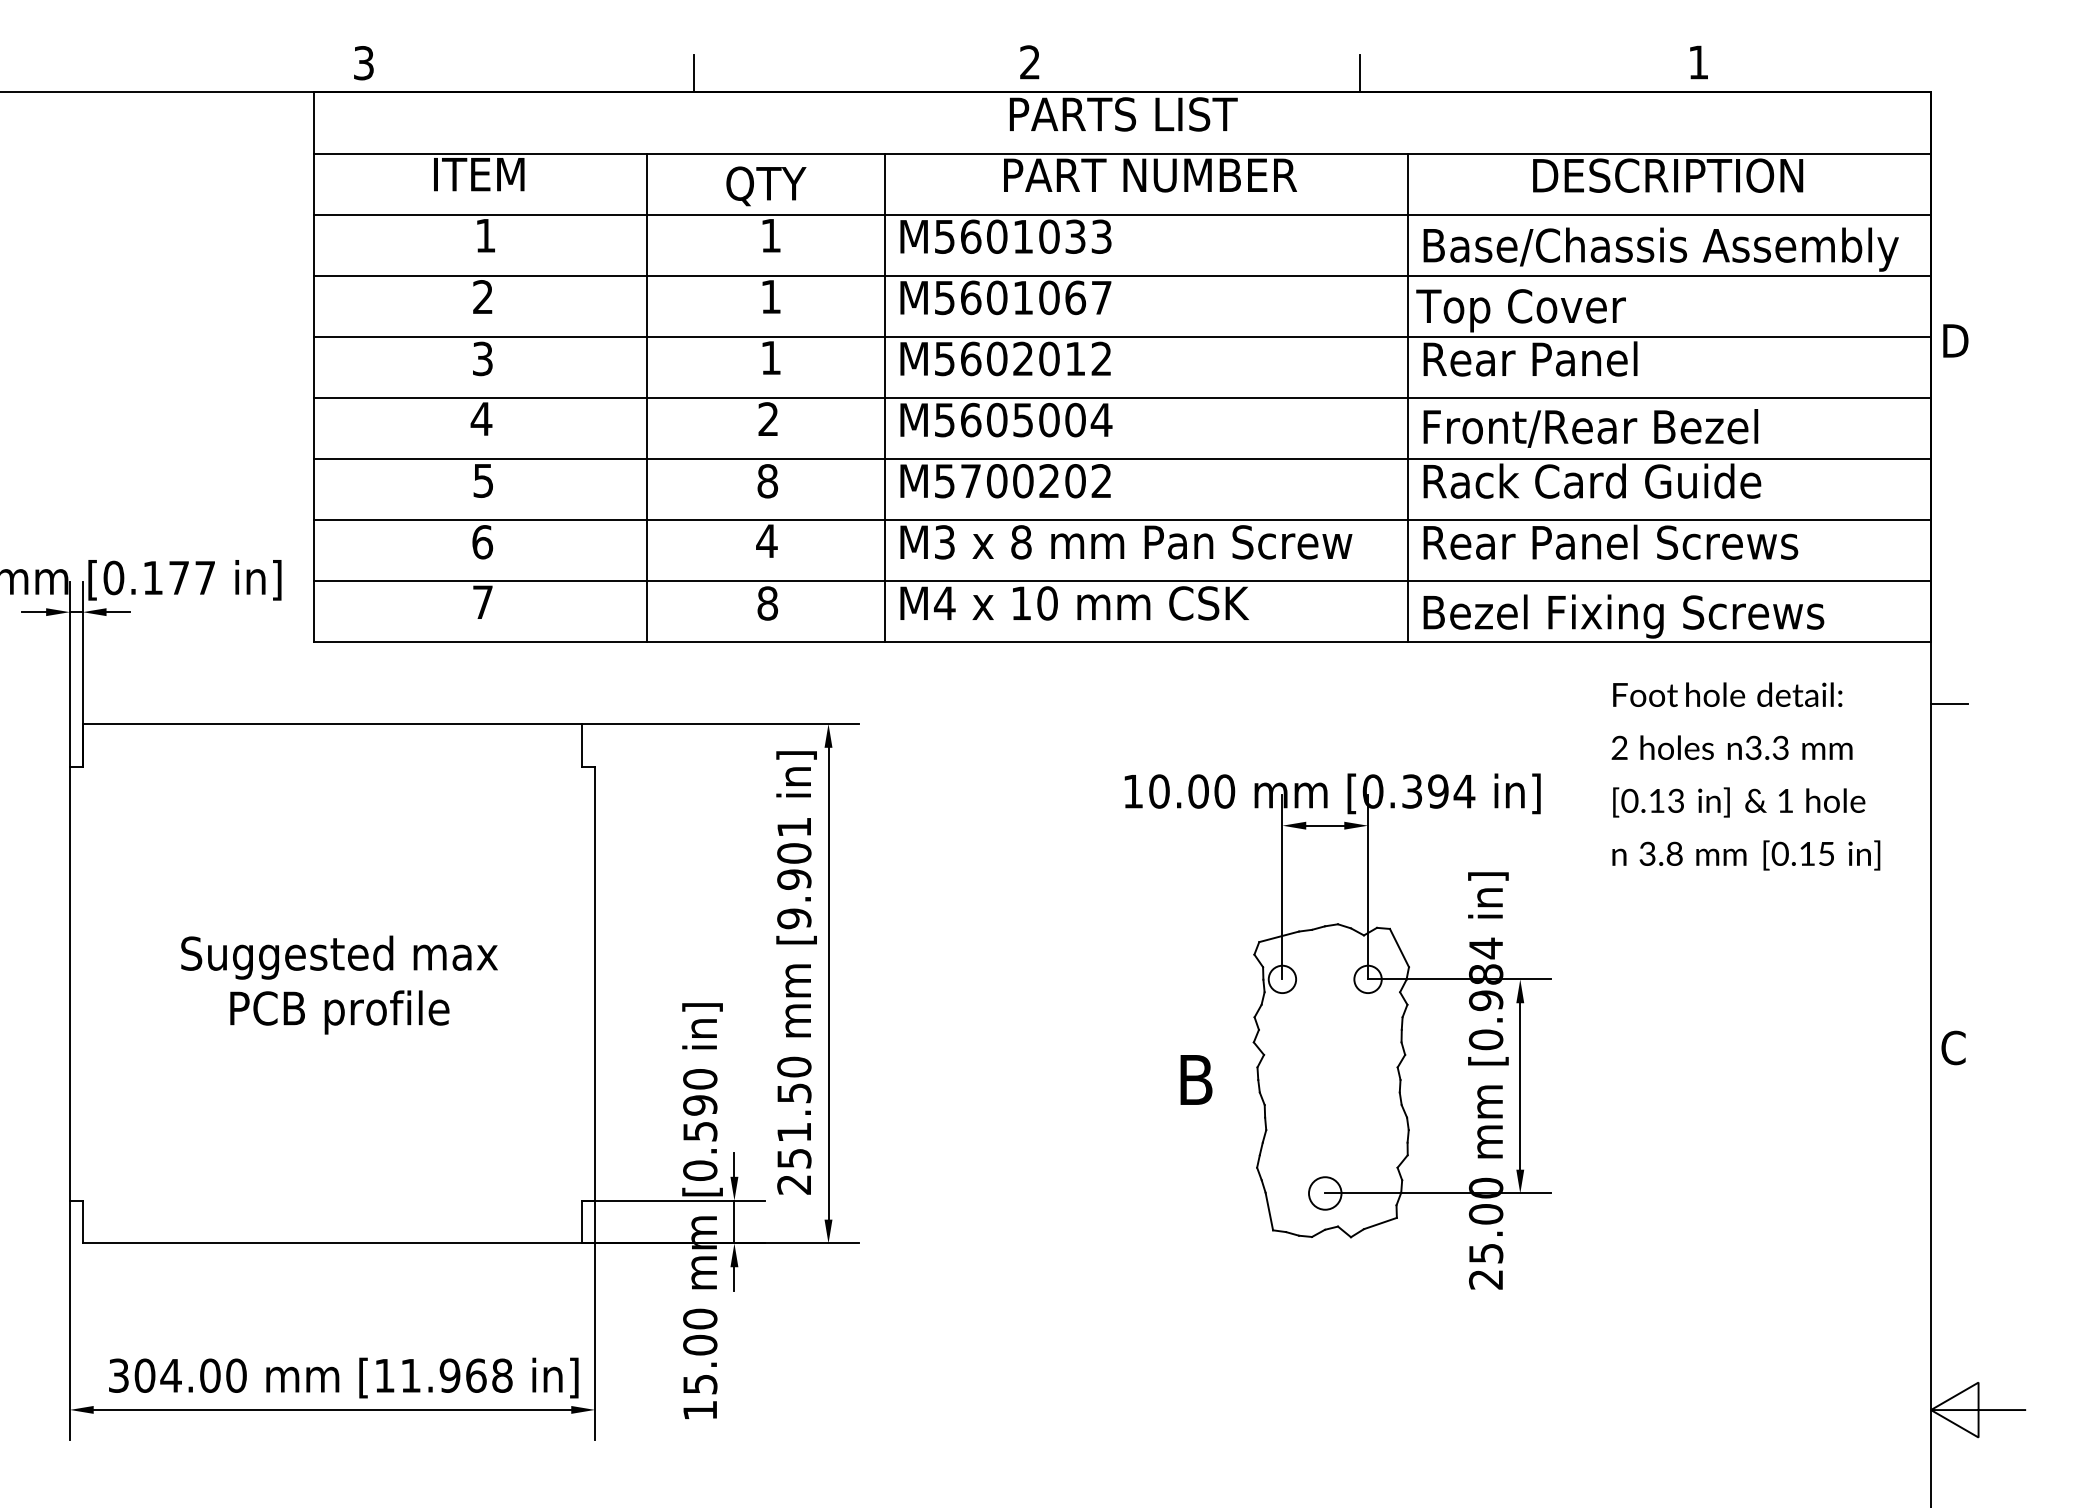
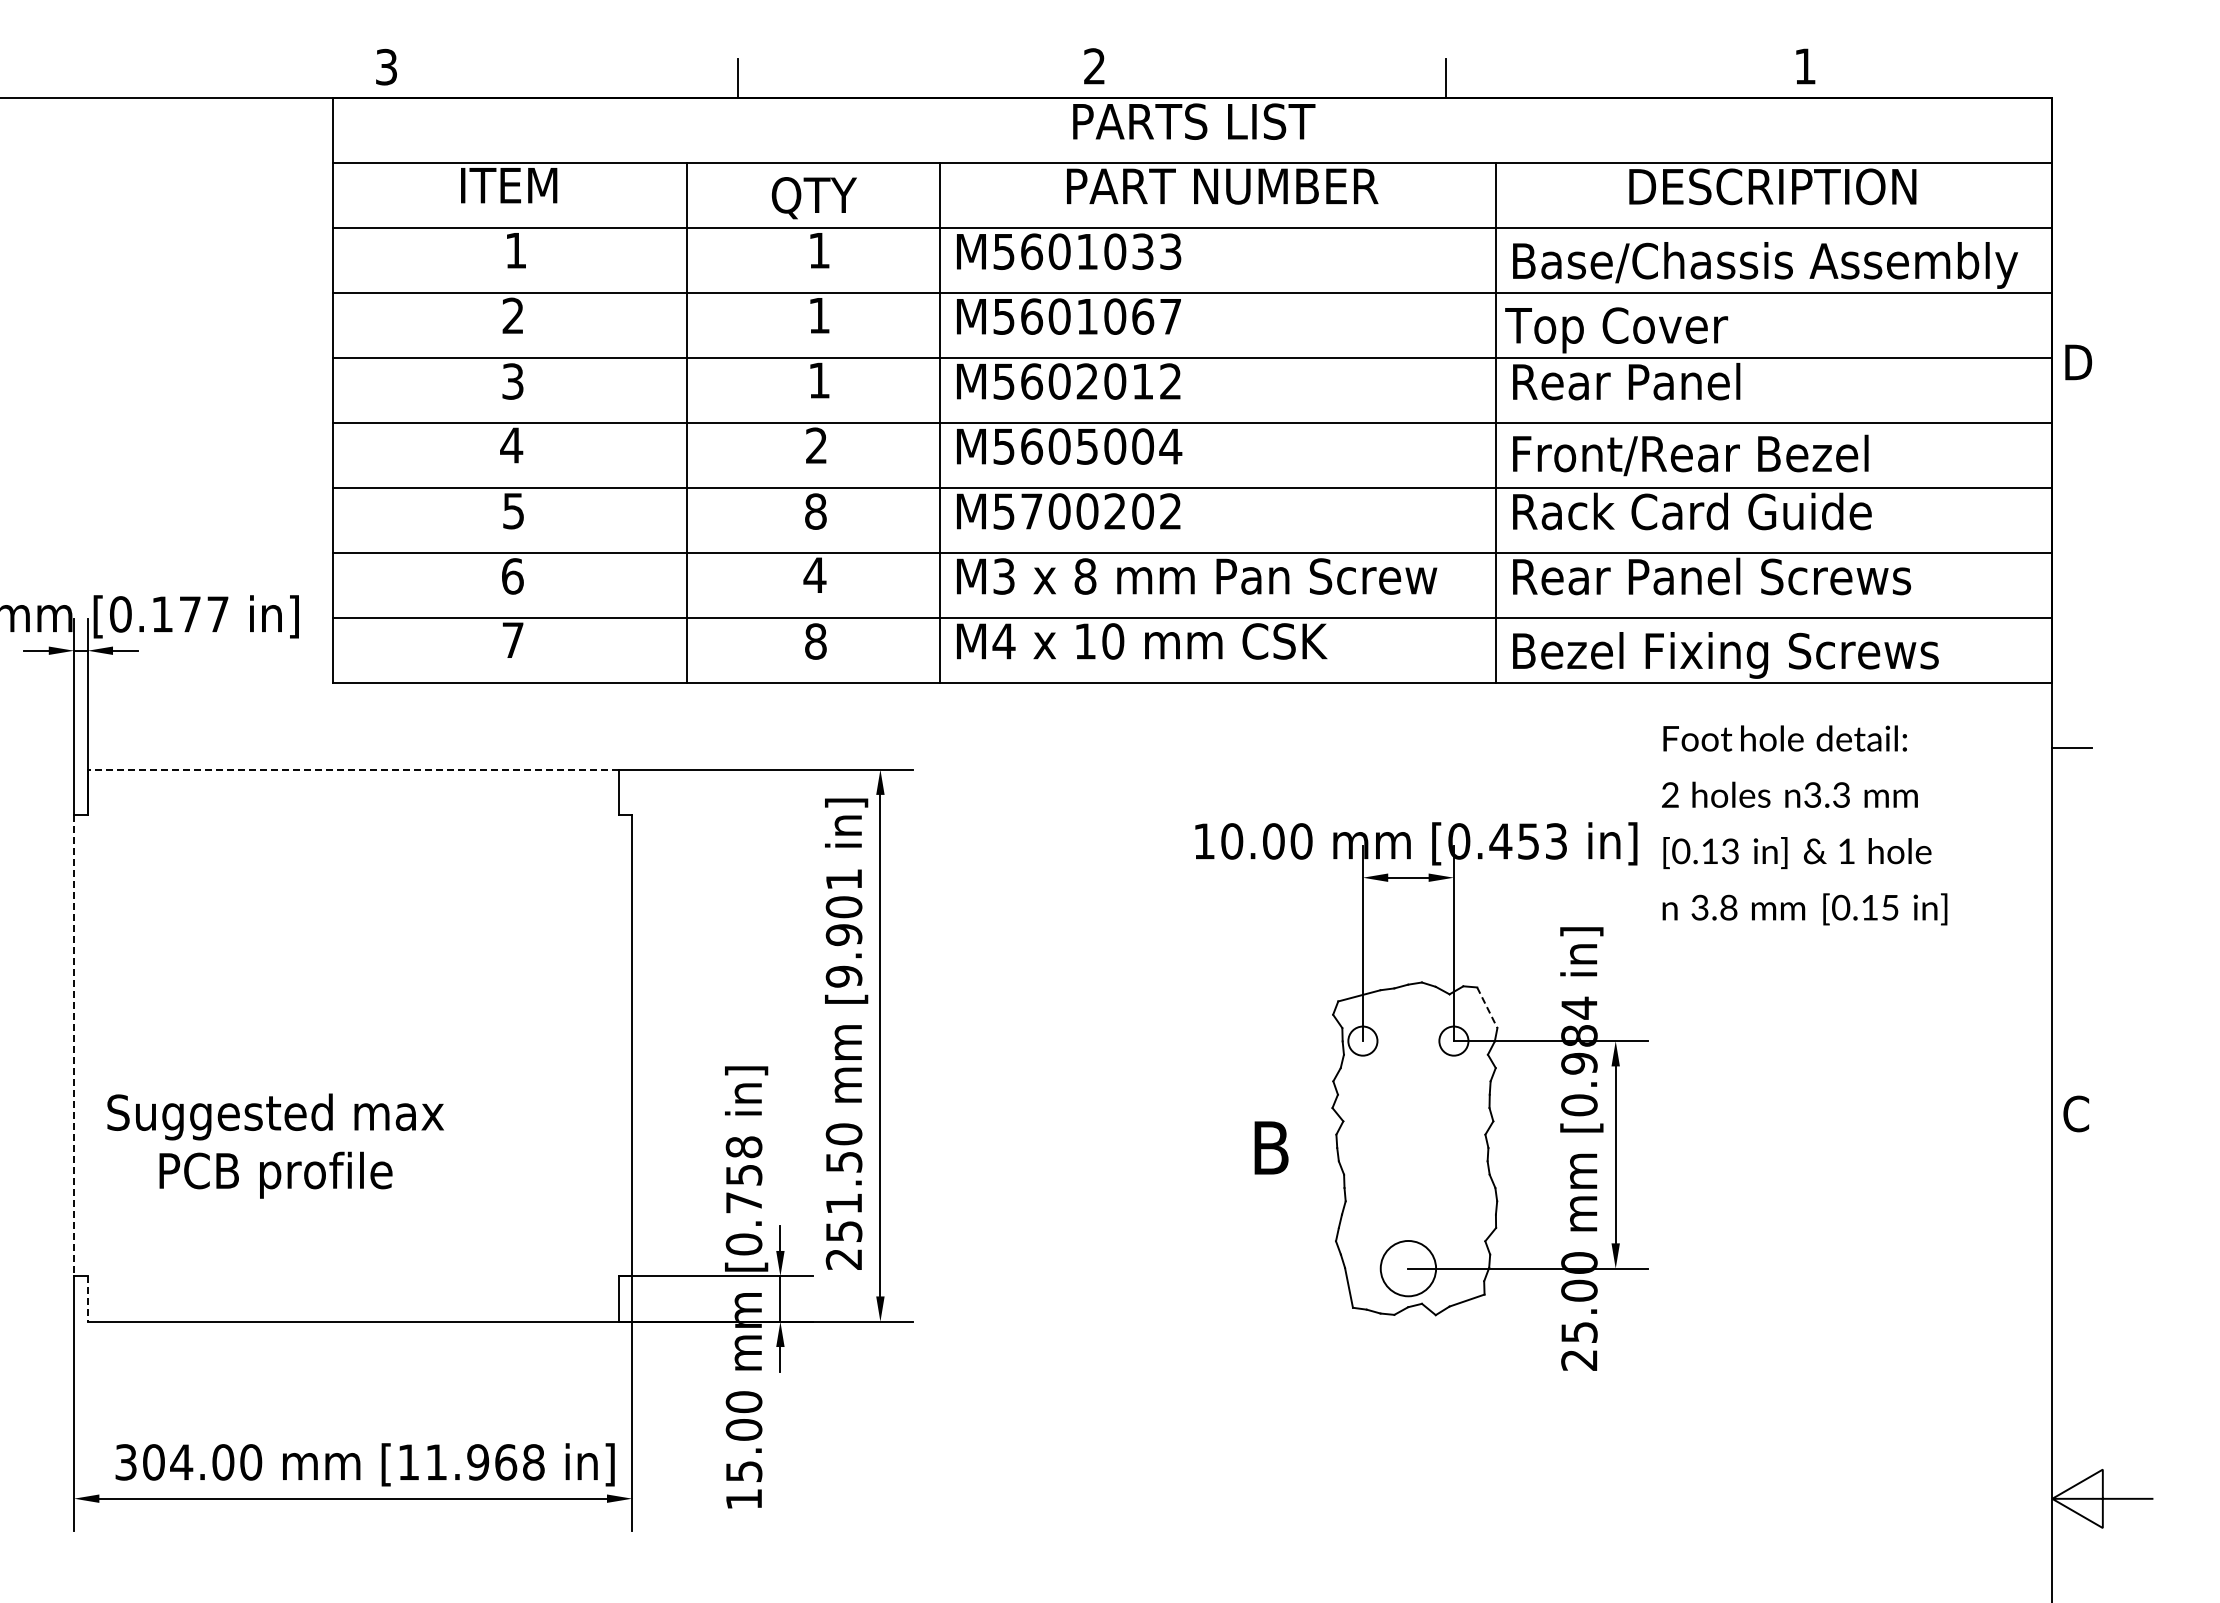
line: (331, 723) -> (352, 769), solid -> dashed
text: (1745, 776) -> (1804, 825), moved
text: (1438, 791) -> (1528, 841), [0.394 -> [0.453
line: (1399, 947) -> (1487, 1007), solid -> dashed
line: (70, 983) -> (74, 1045), solid -> dashed
text: (339, 984) -> (275, 1145), moved
text: (699, 1104) -> (743, 1174), [0.590 -> [0.758
circle: (1325, 1193) -> (1408, 1268), size x1.6
line: (82, 1221) -> (87, 1298), solid -> dashed

